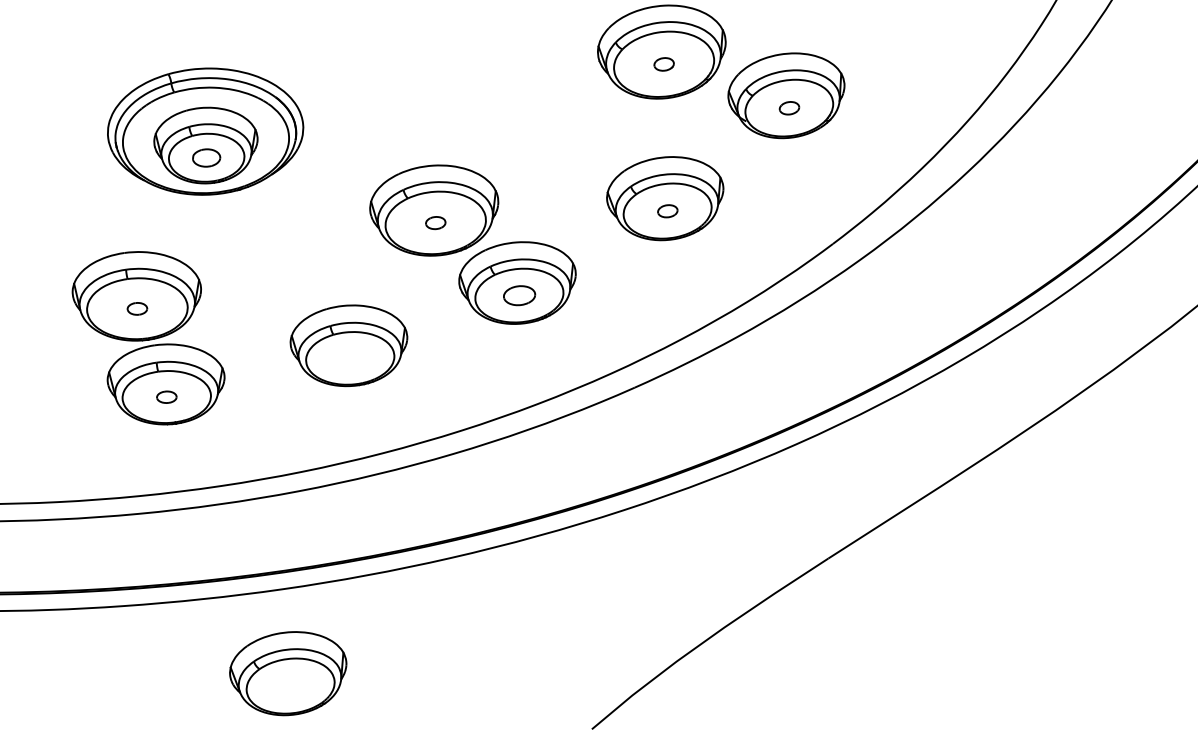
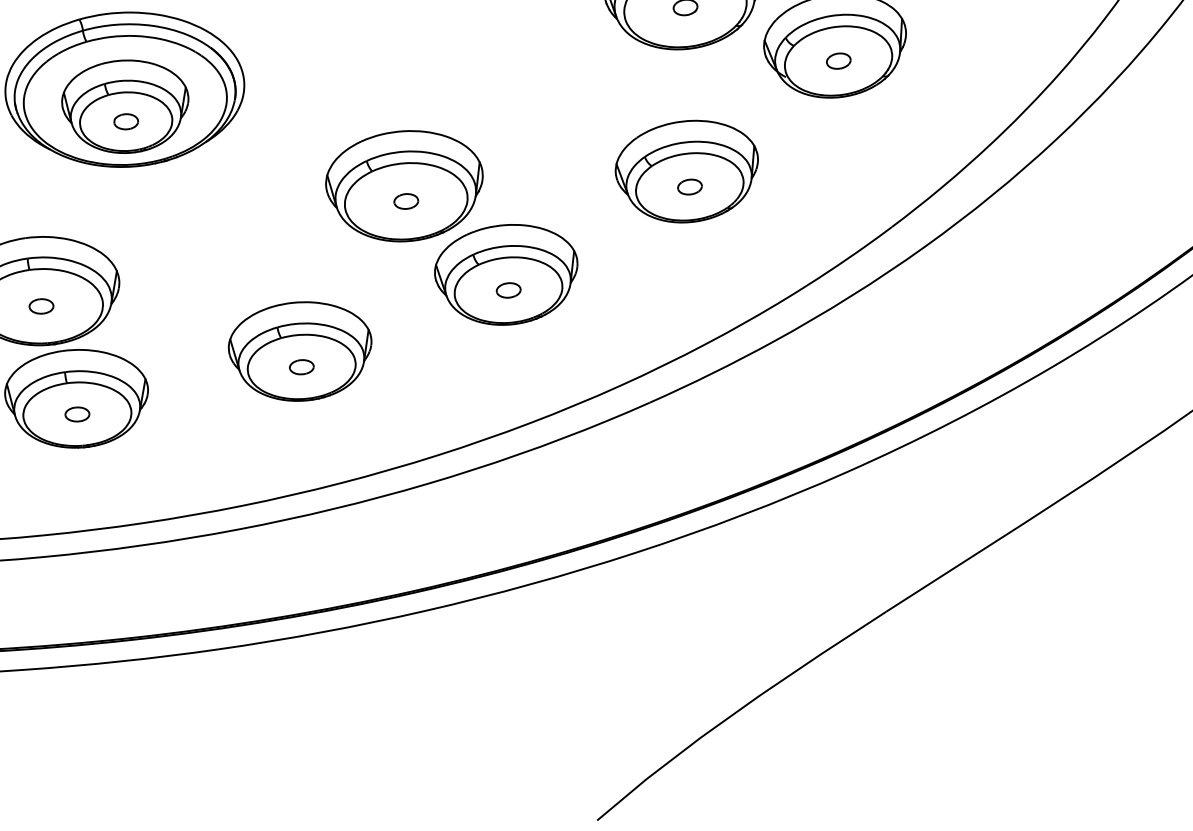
part: (206, 157) -> (125, 121), size x0.71
part: (519, 295) -> (508, 290), size x0.62
part: (349, 358) -> (300, 367), added
part: (288, 673) -> (226, 752), removed

